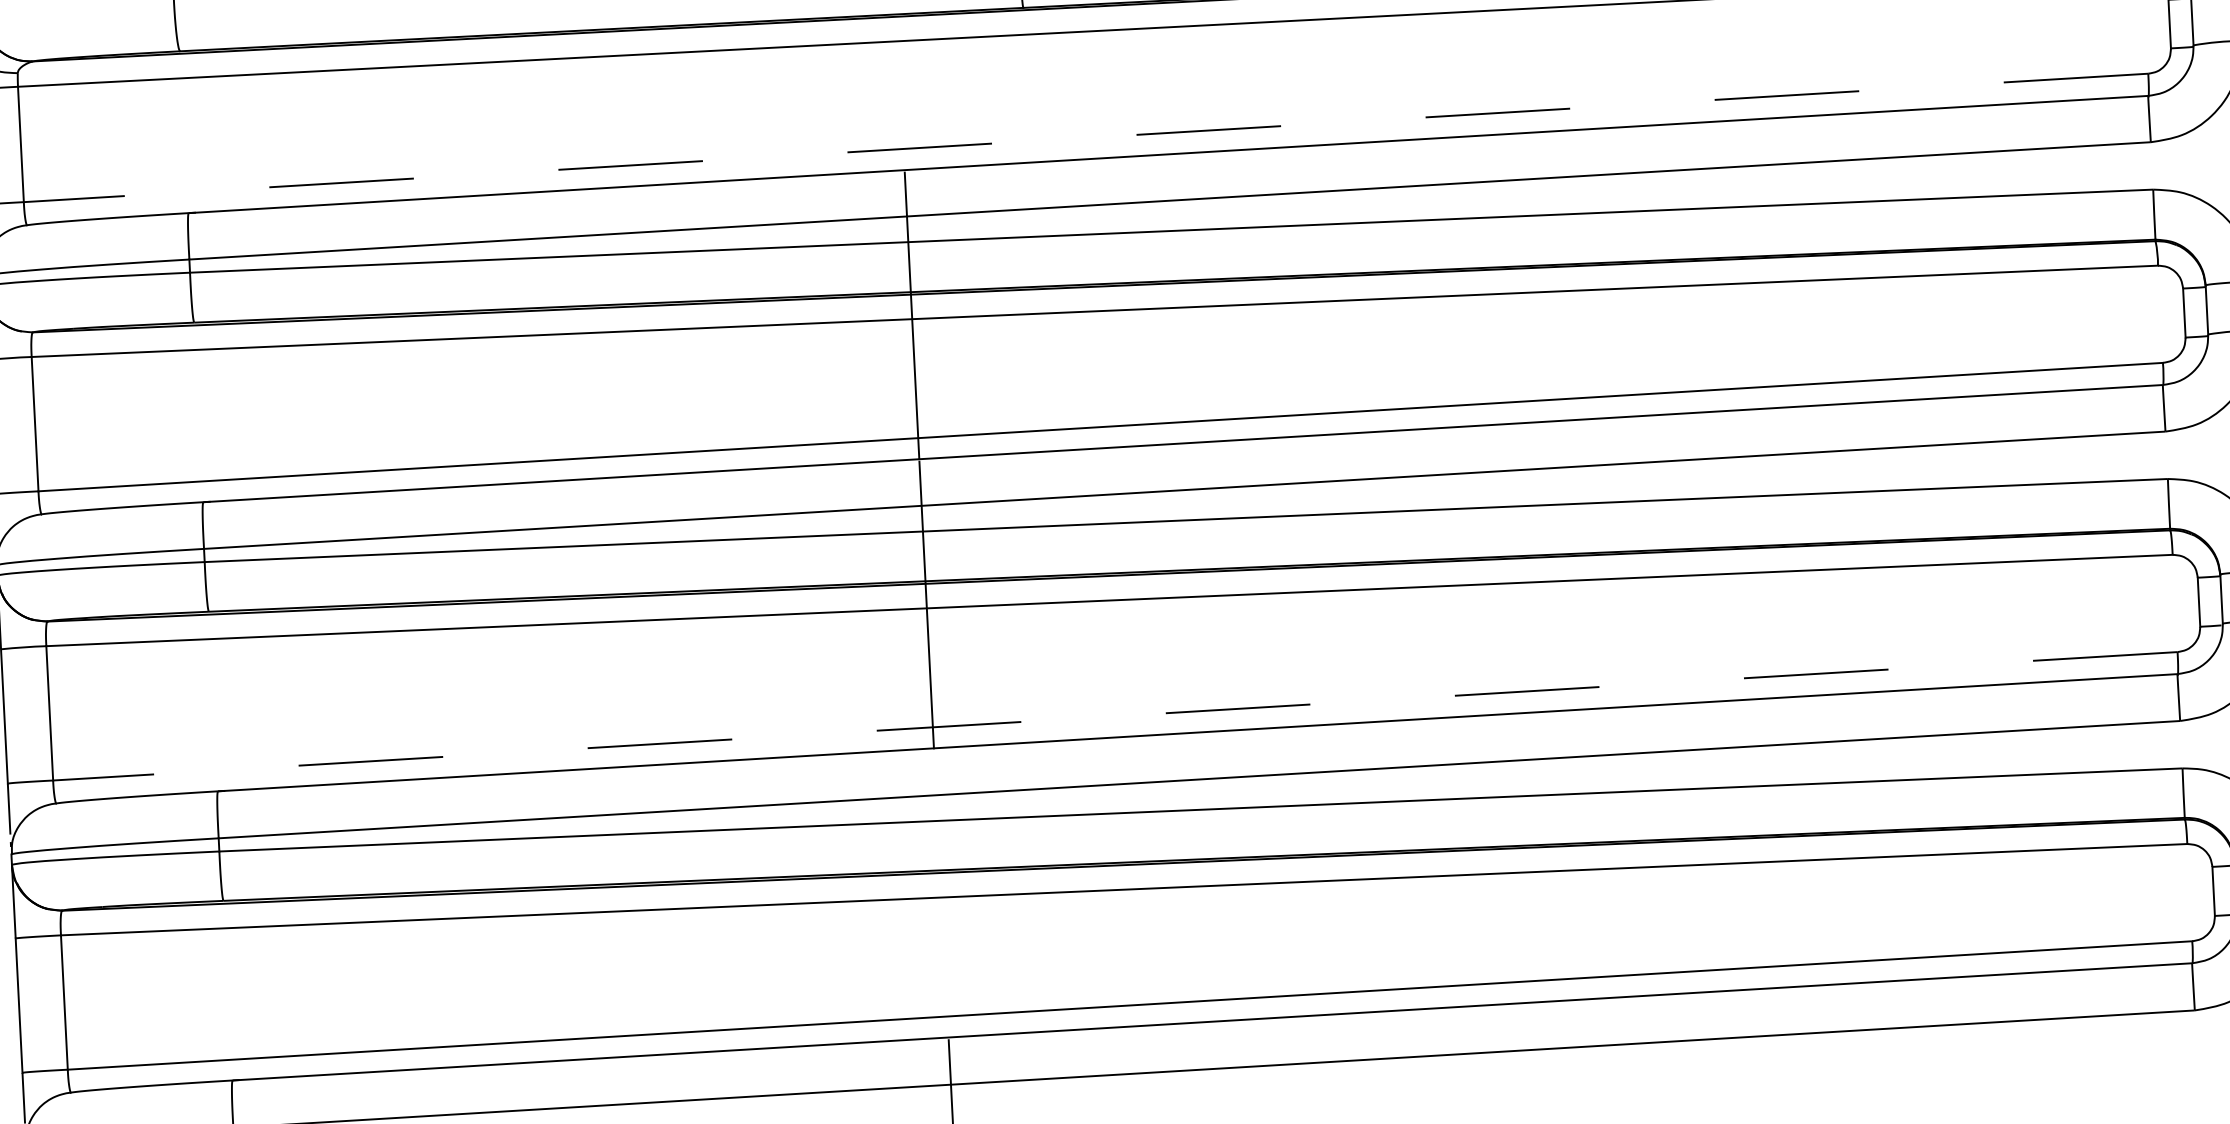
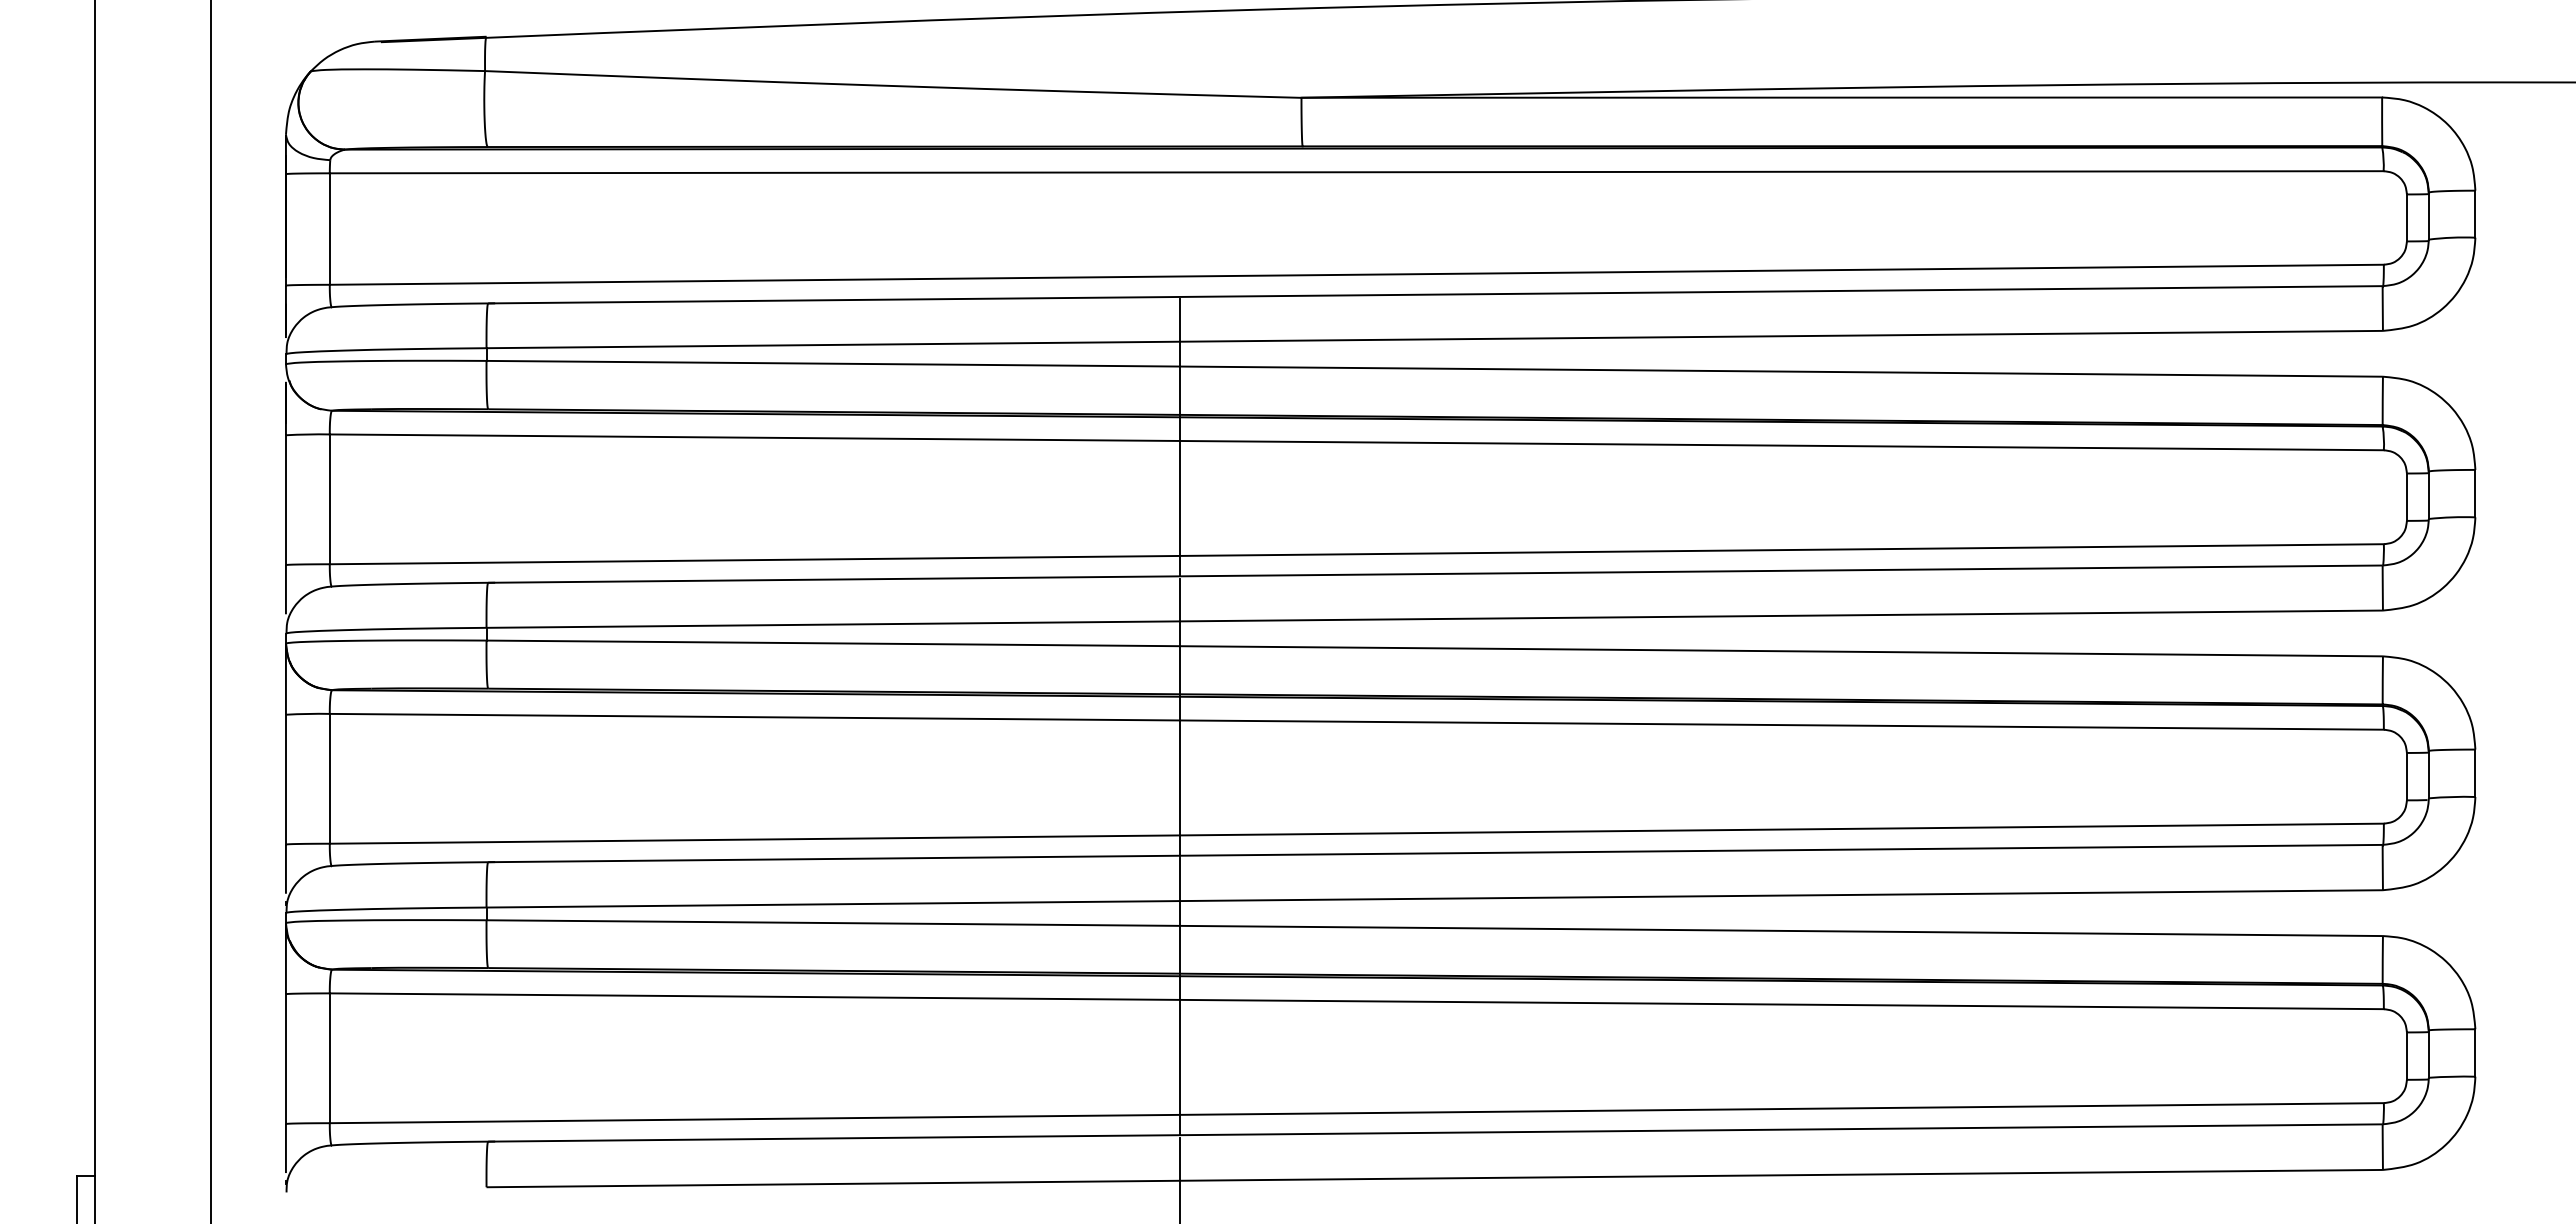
line: (1085, 137) -> (1356, 274), dashed -> solid
line: (1115, 716) -> (1356, 833), dashed -> solid
line: (941, 894) -> (1180, 996), added

